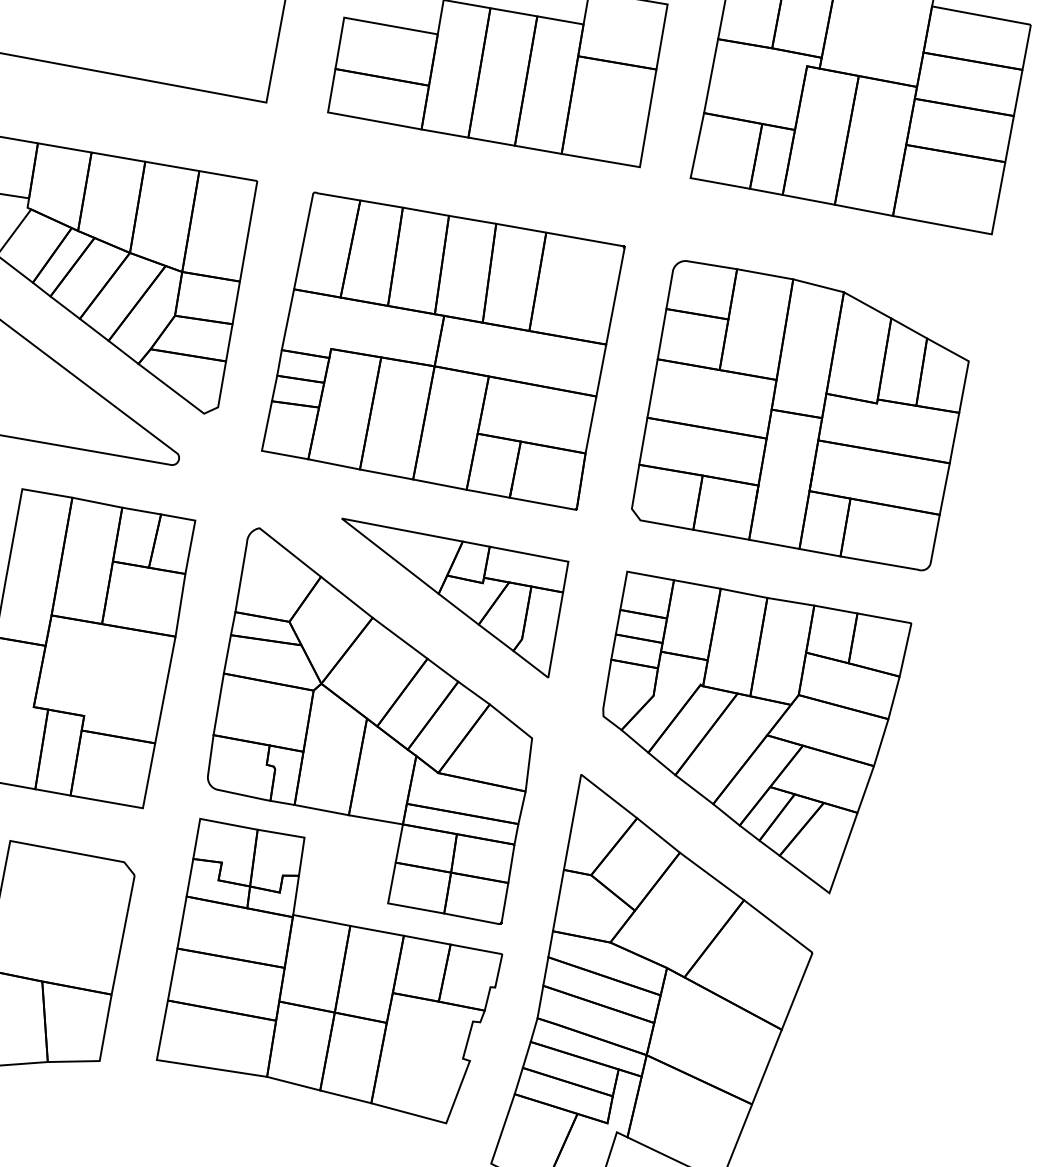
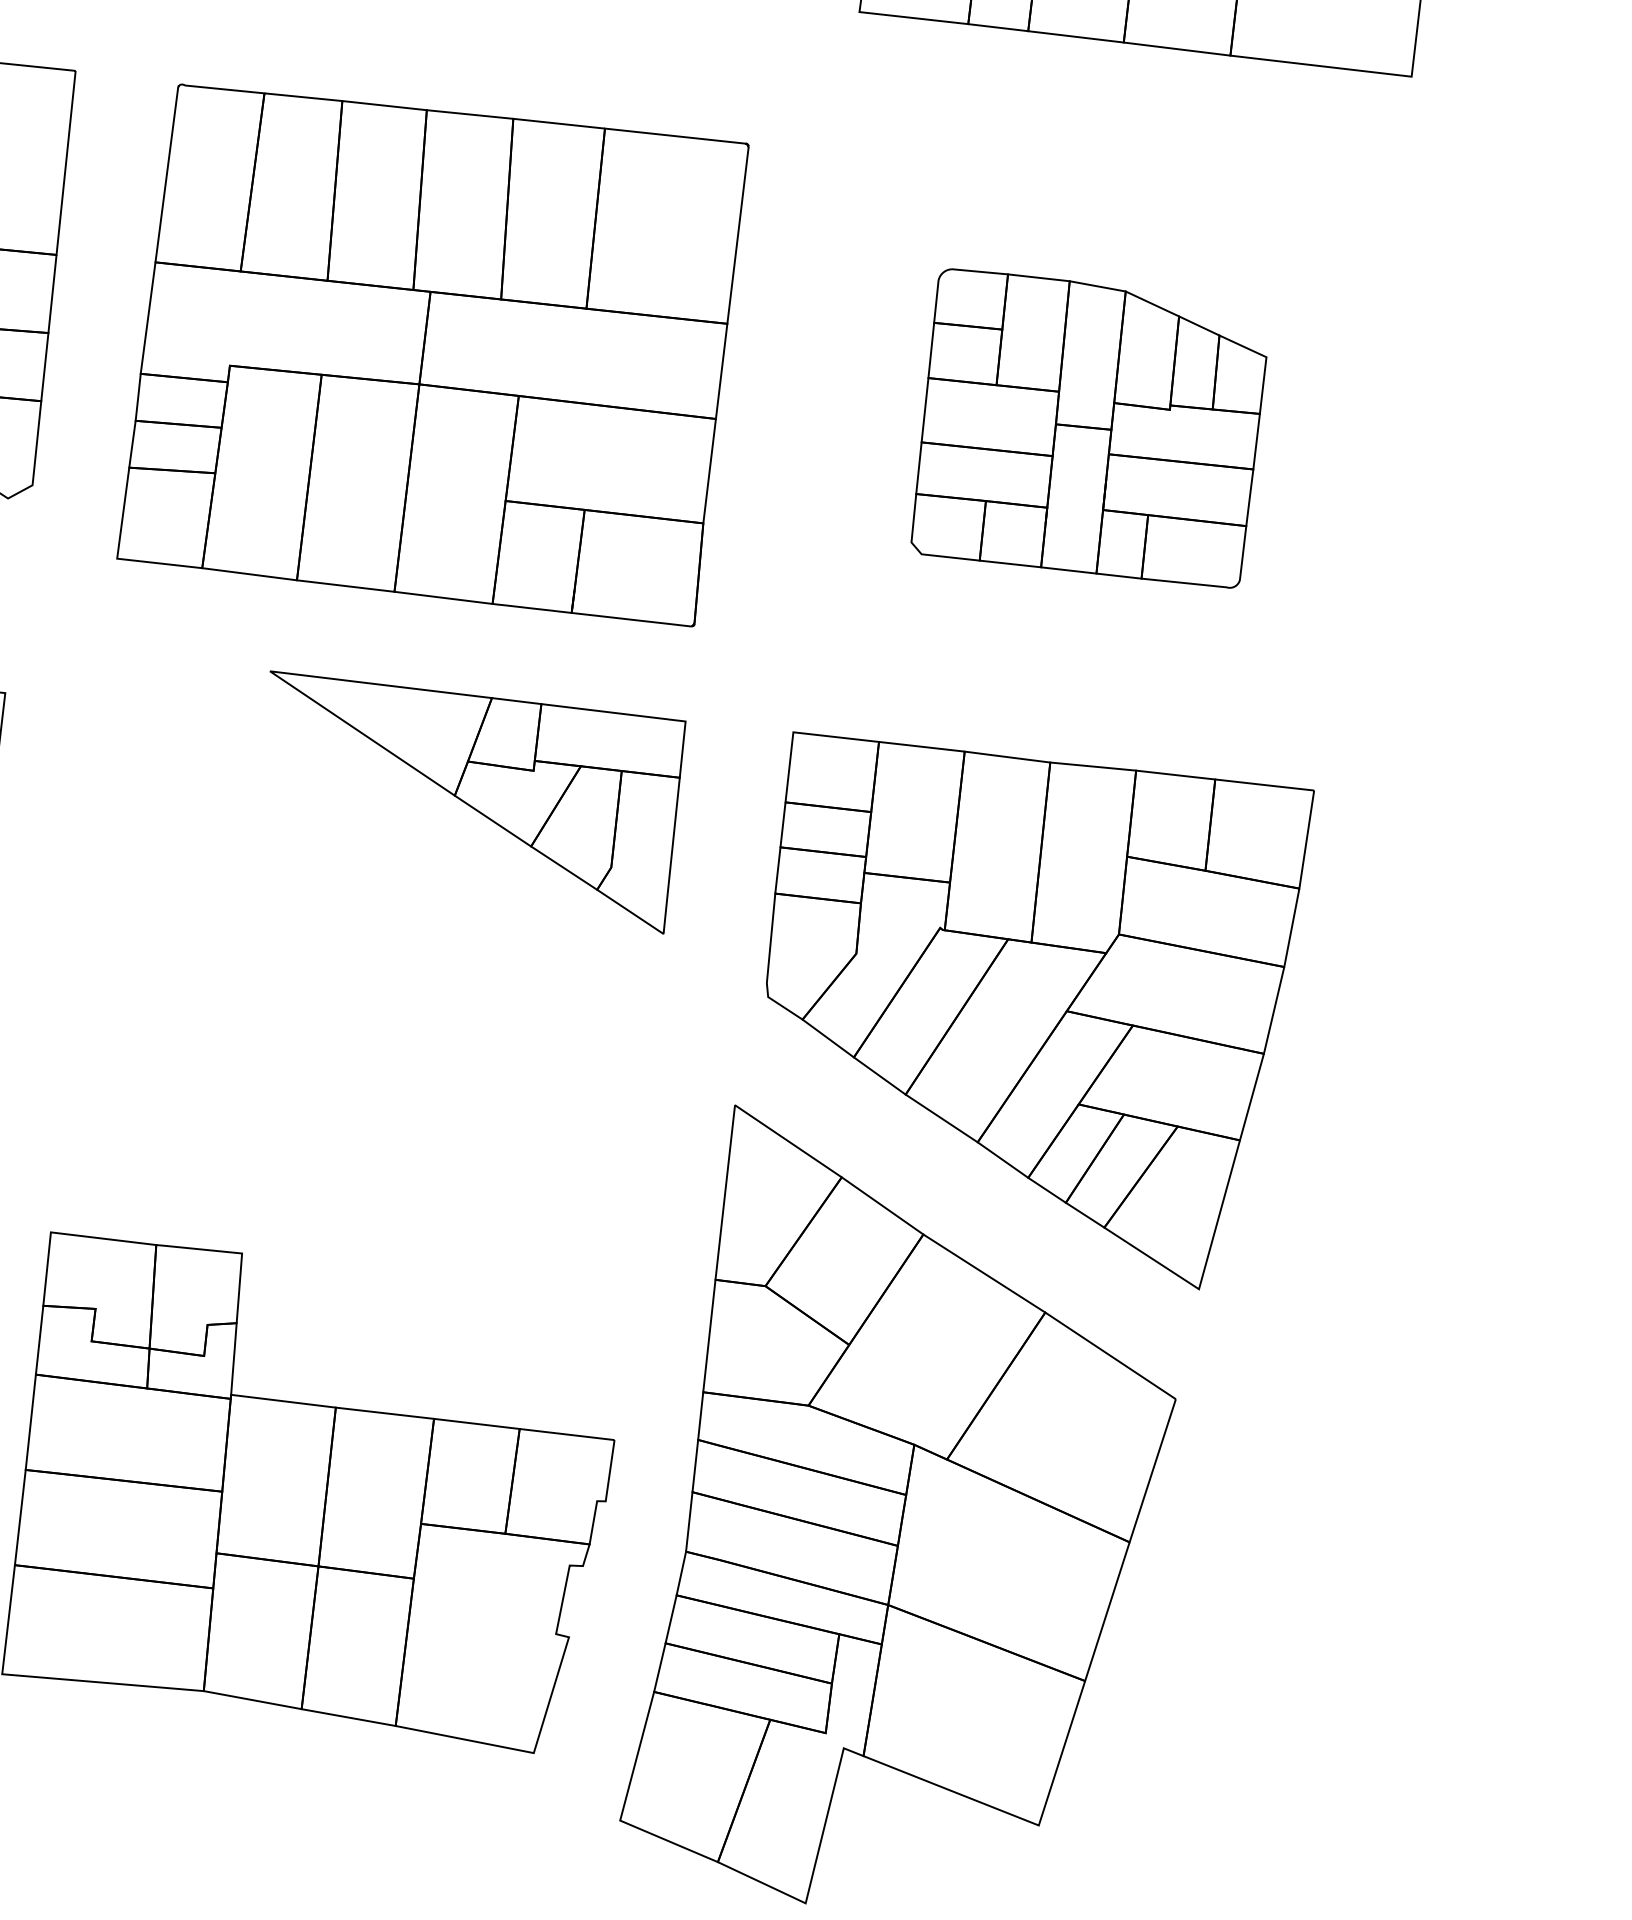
part: (800, 415) -> (1087, 428), size x0.6
part: (369, 725) -> (345, 1042), removed

